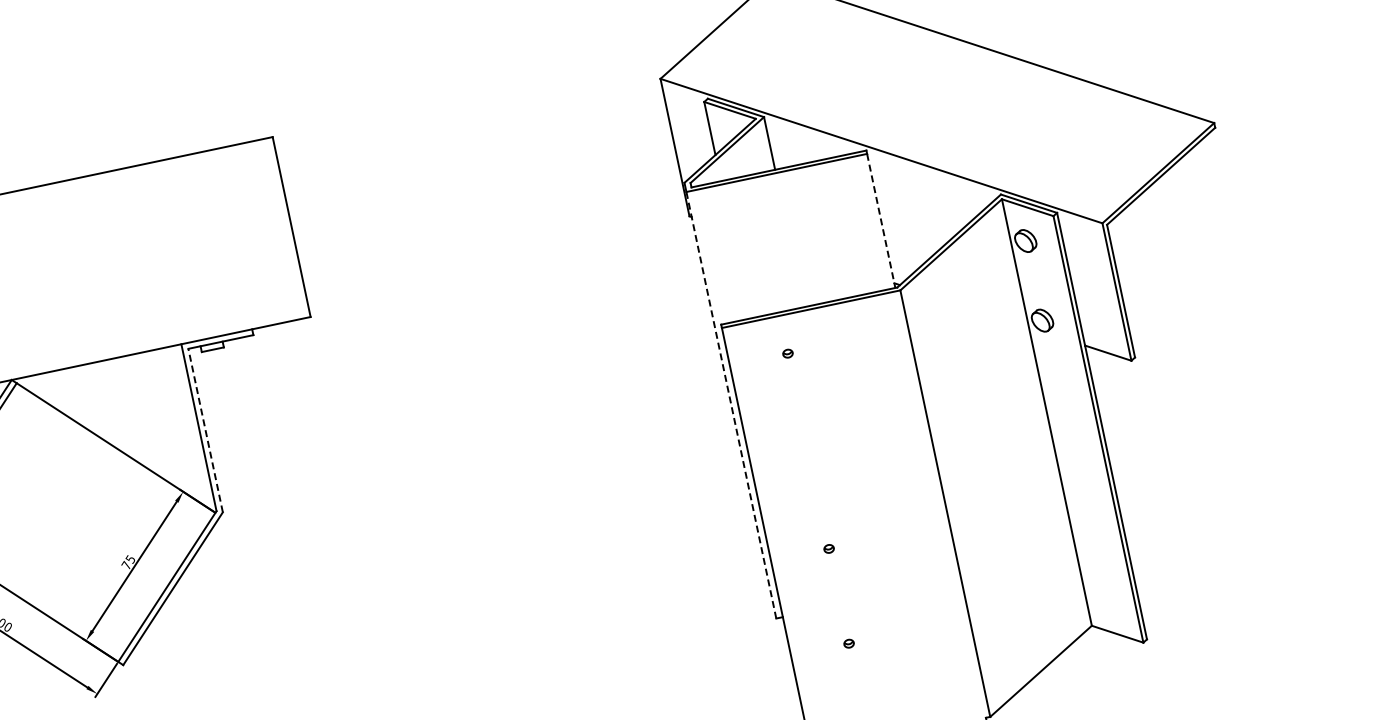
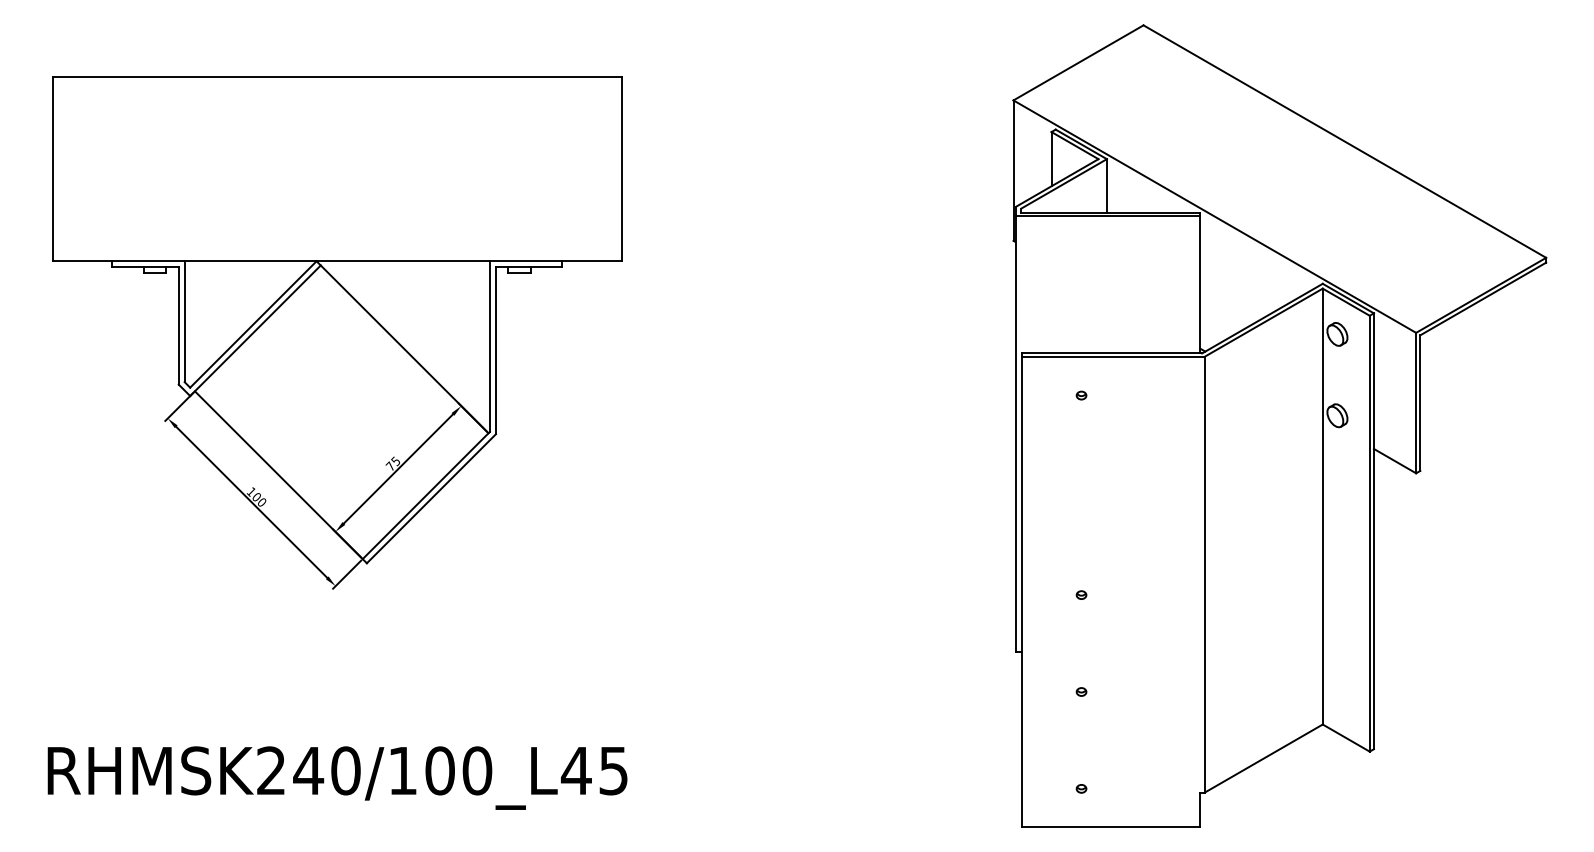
line: (881, 221) -> (1200, 285), dashed -> solid
line: (731, 405) -> (1015, 434), dashed -> solid
line: (205, 430) -> (495, 350), dashed -> solid

